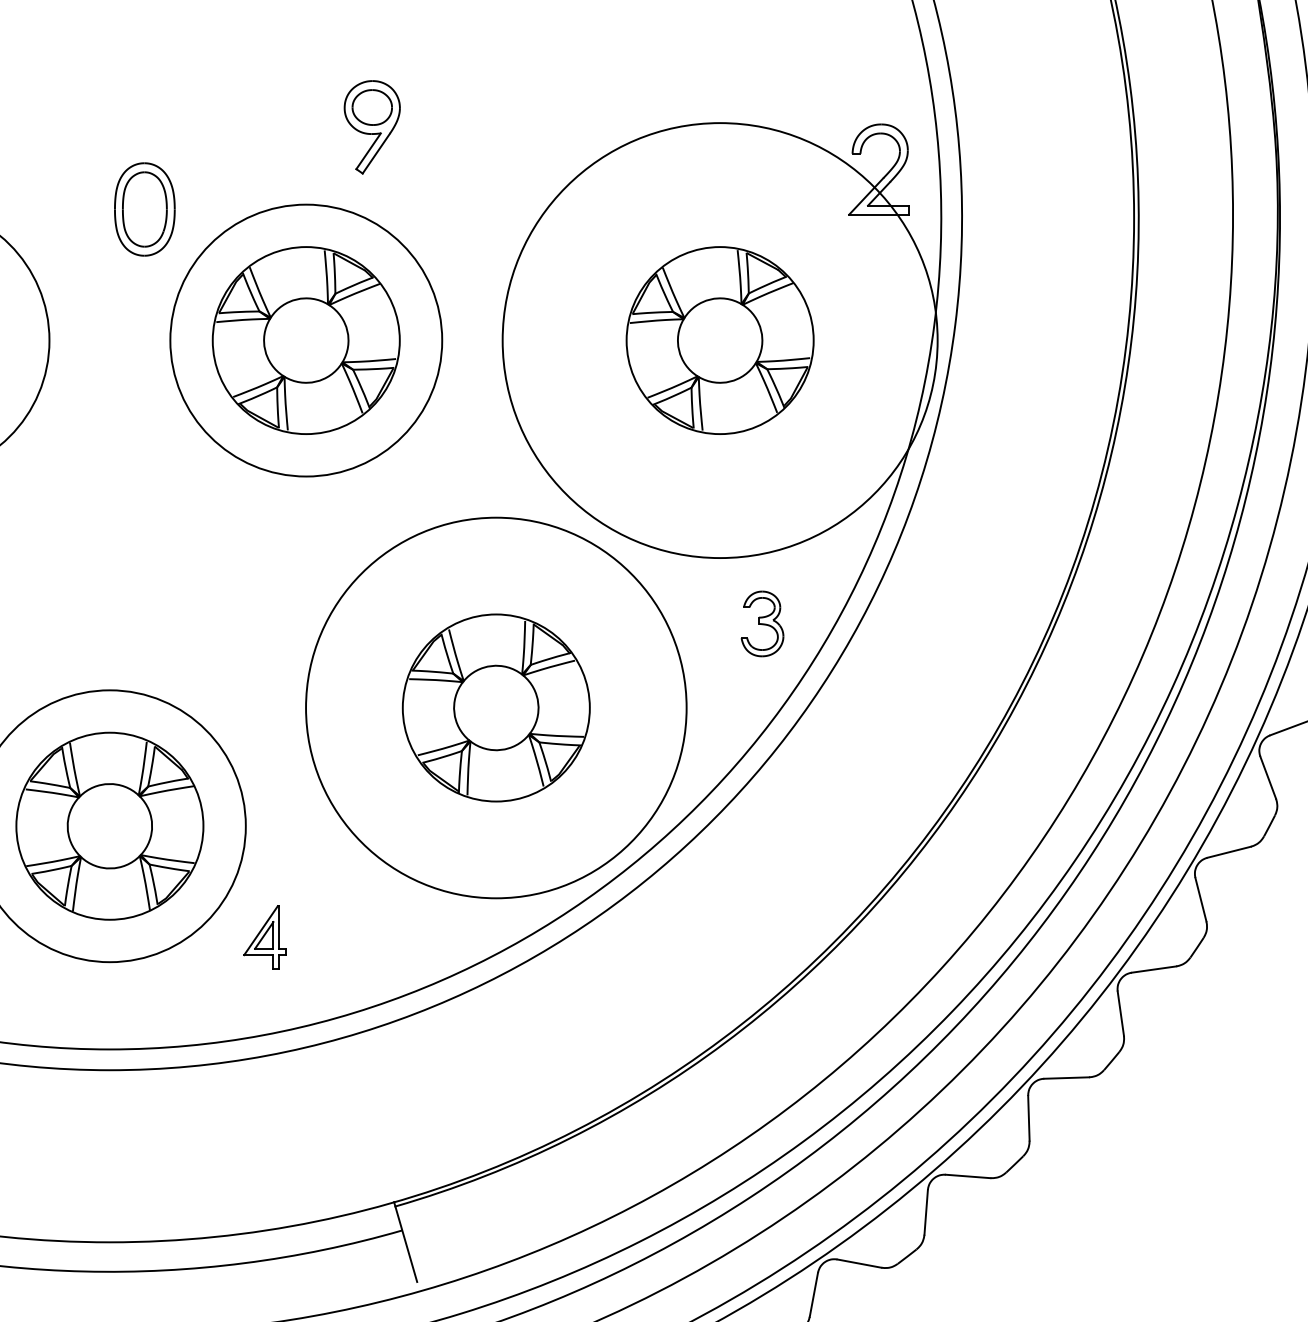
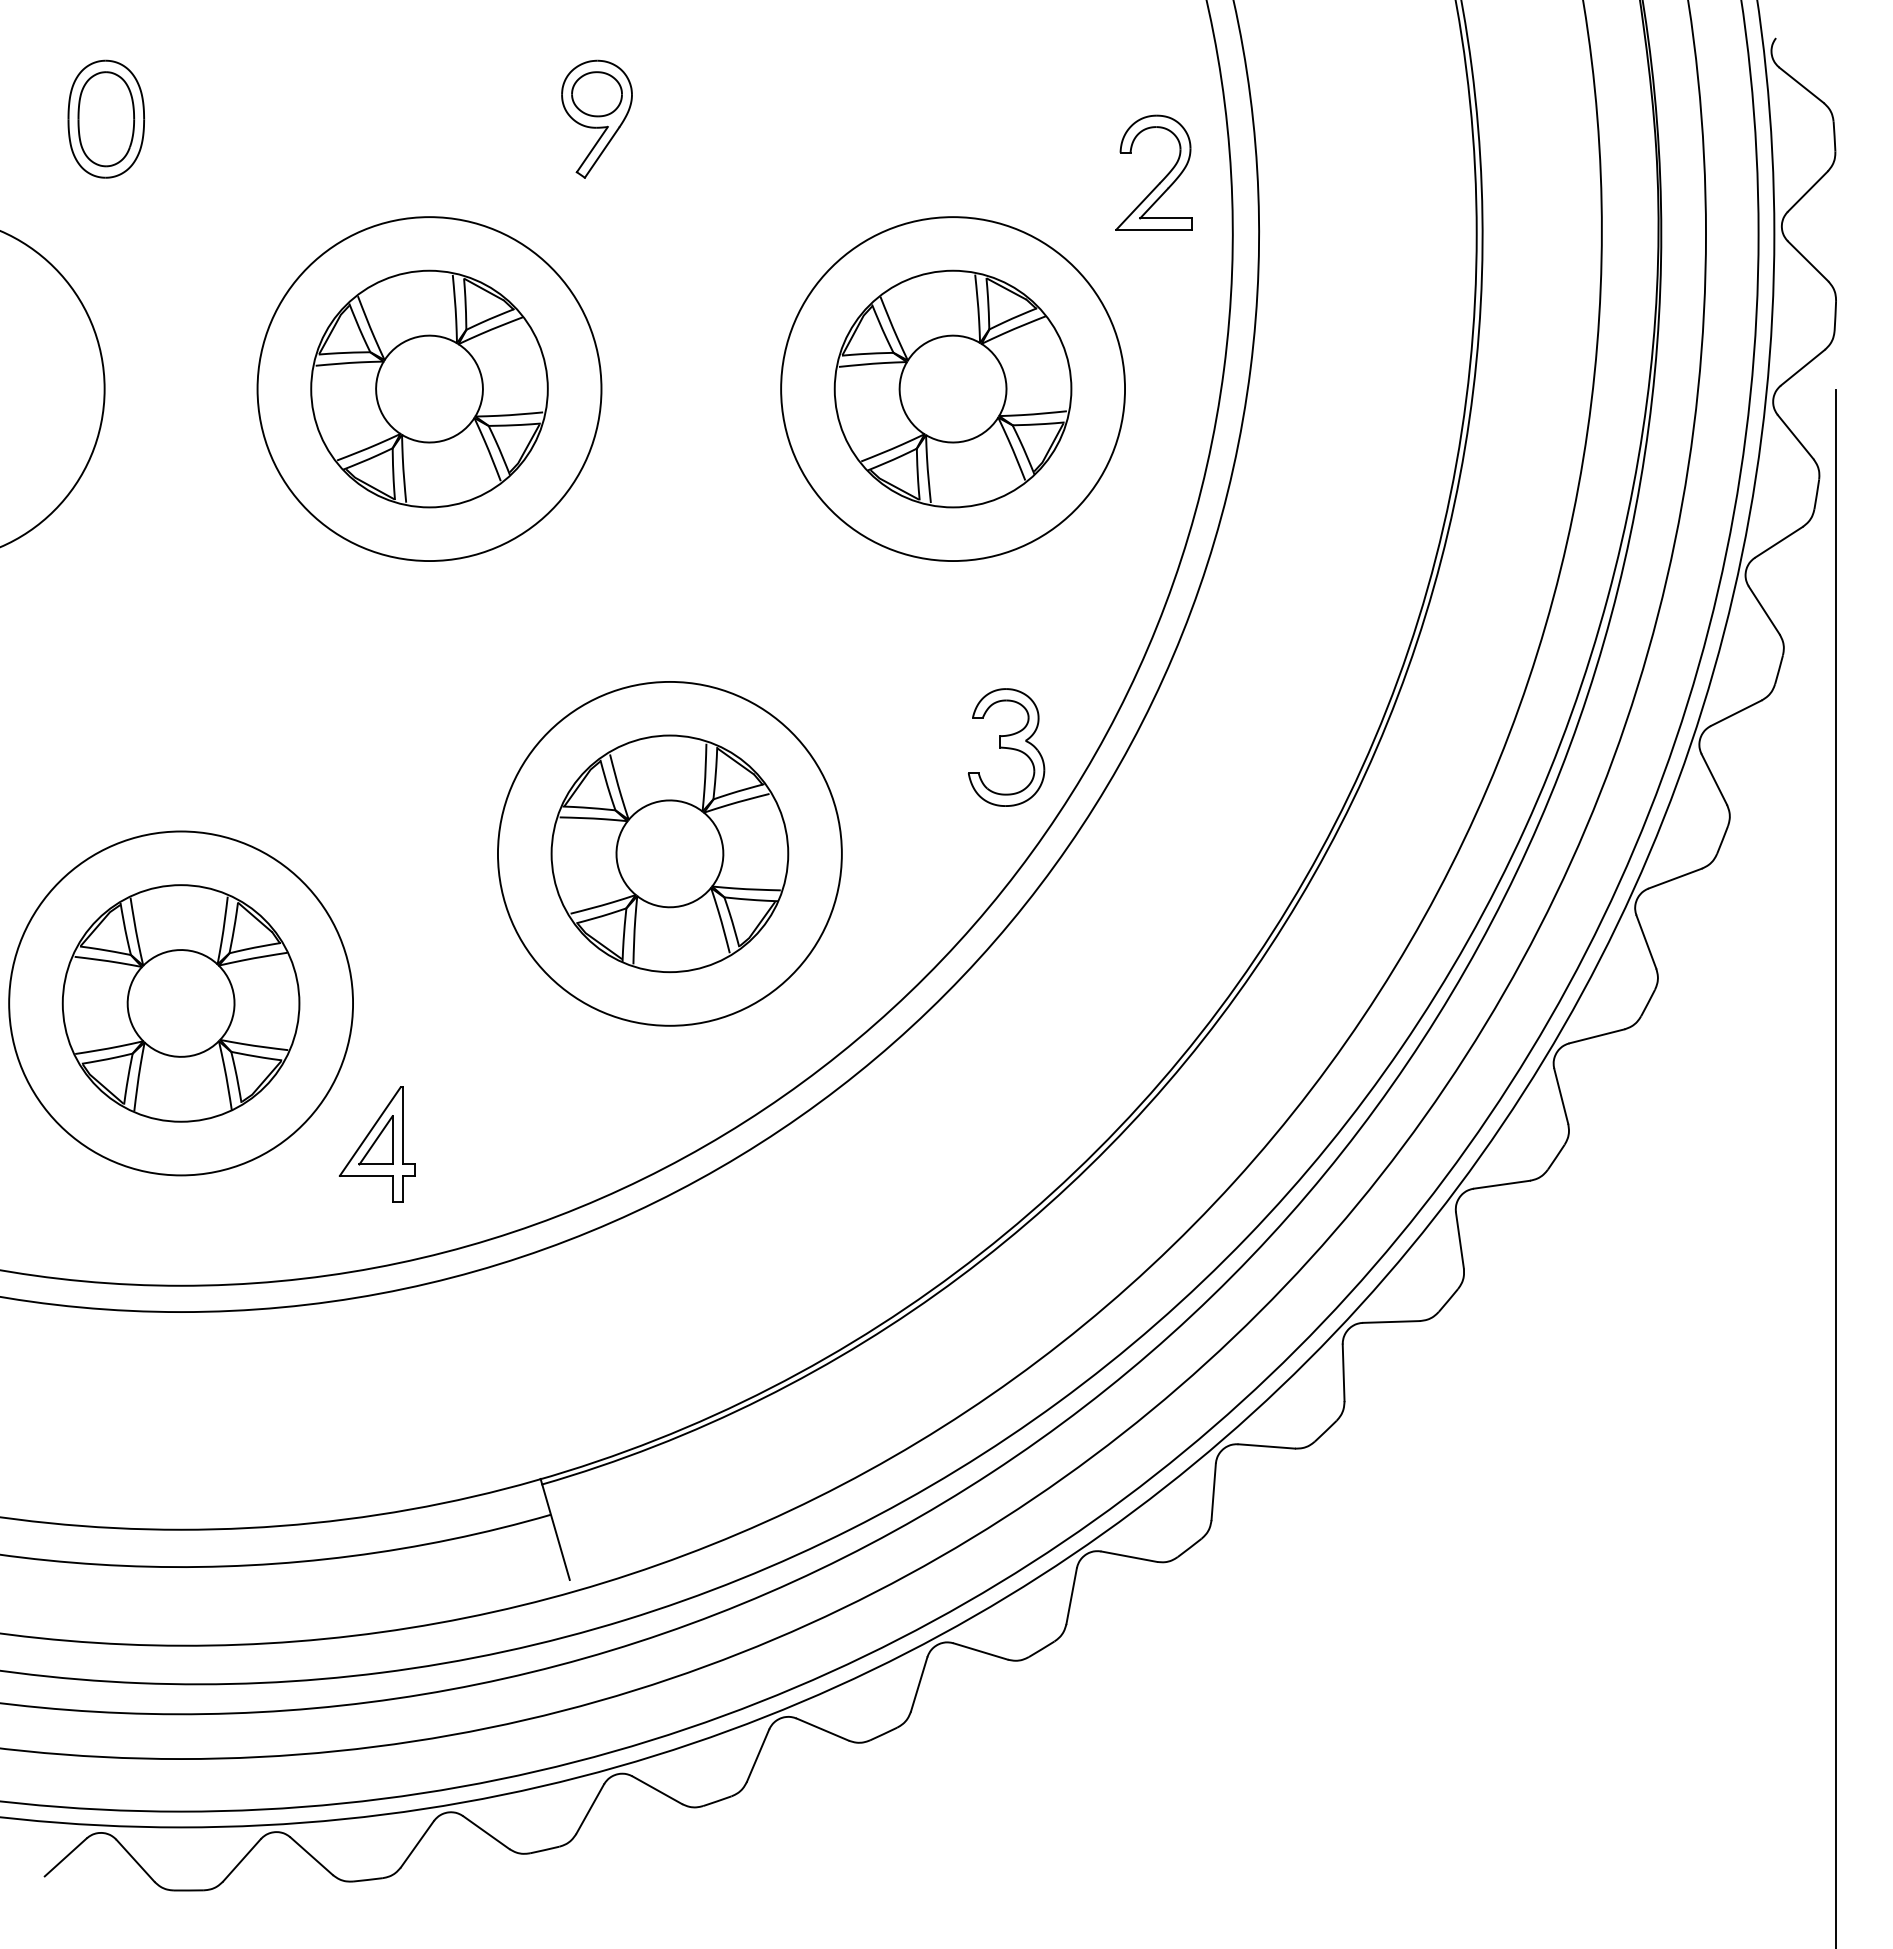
part: (371, 126) -> (596, 118), moved
part: (144, 208) -> (105, 118), moved
circle: (720, 340) -> (953, 389), size x0.62
part: (762, 623) -> (1006, 747), size x1.43
circle: (495, 707) -> (669, 853), size x0.71
part: (264, 937) -> (376, 1144), size x1.43

